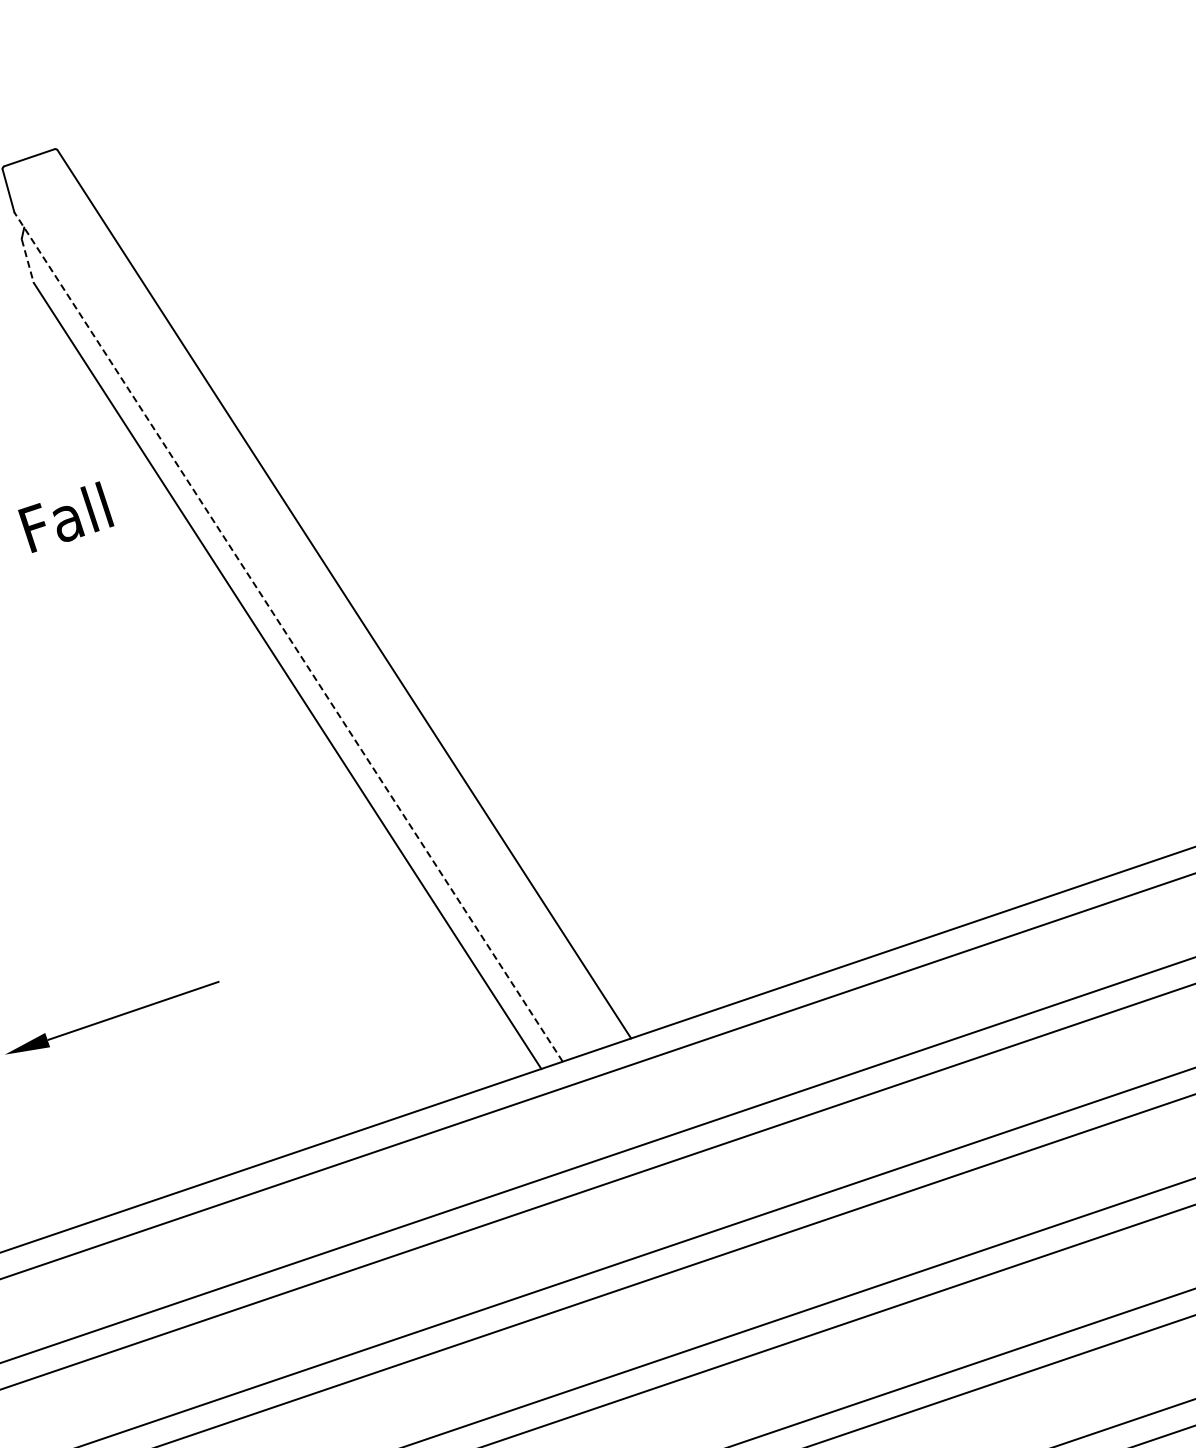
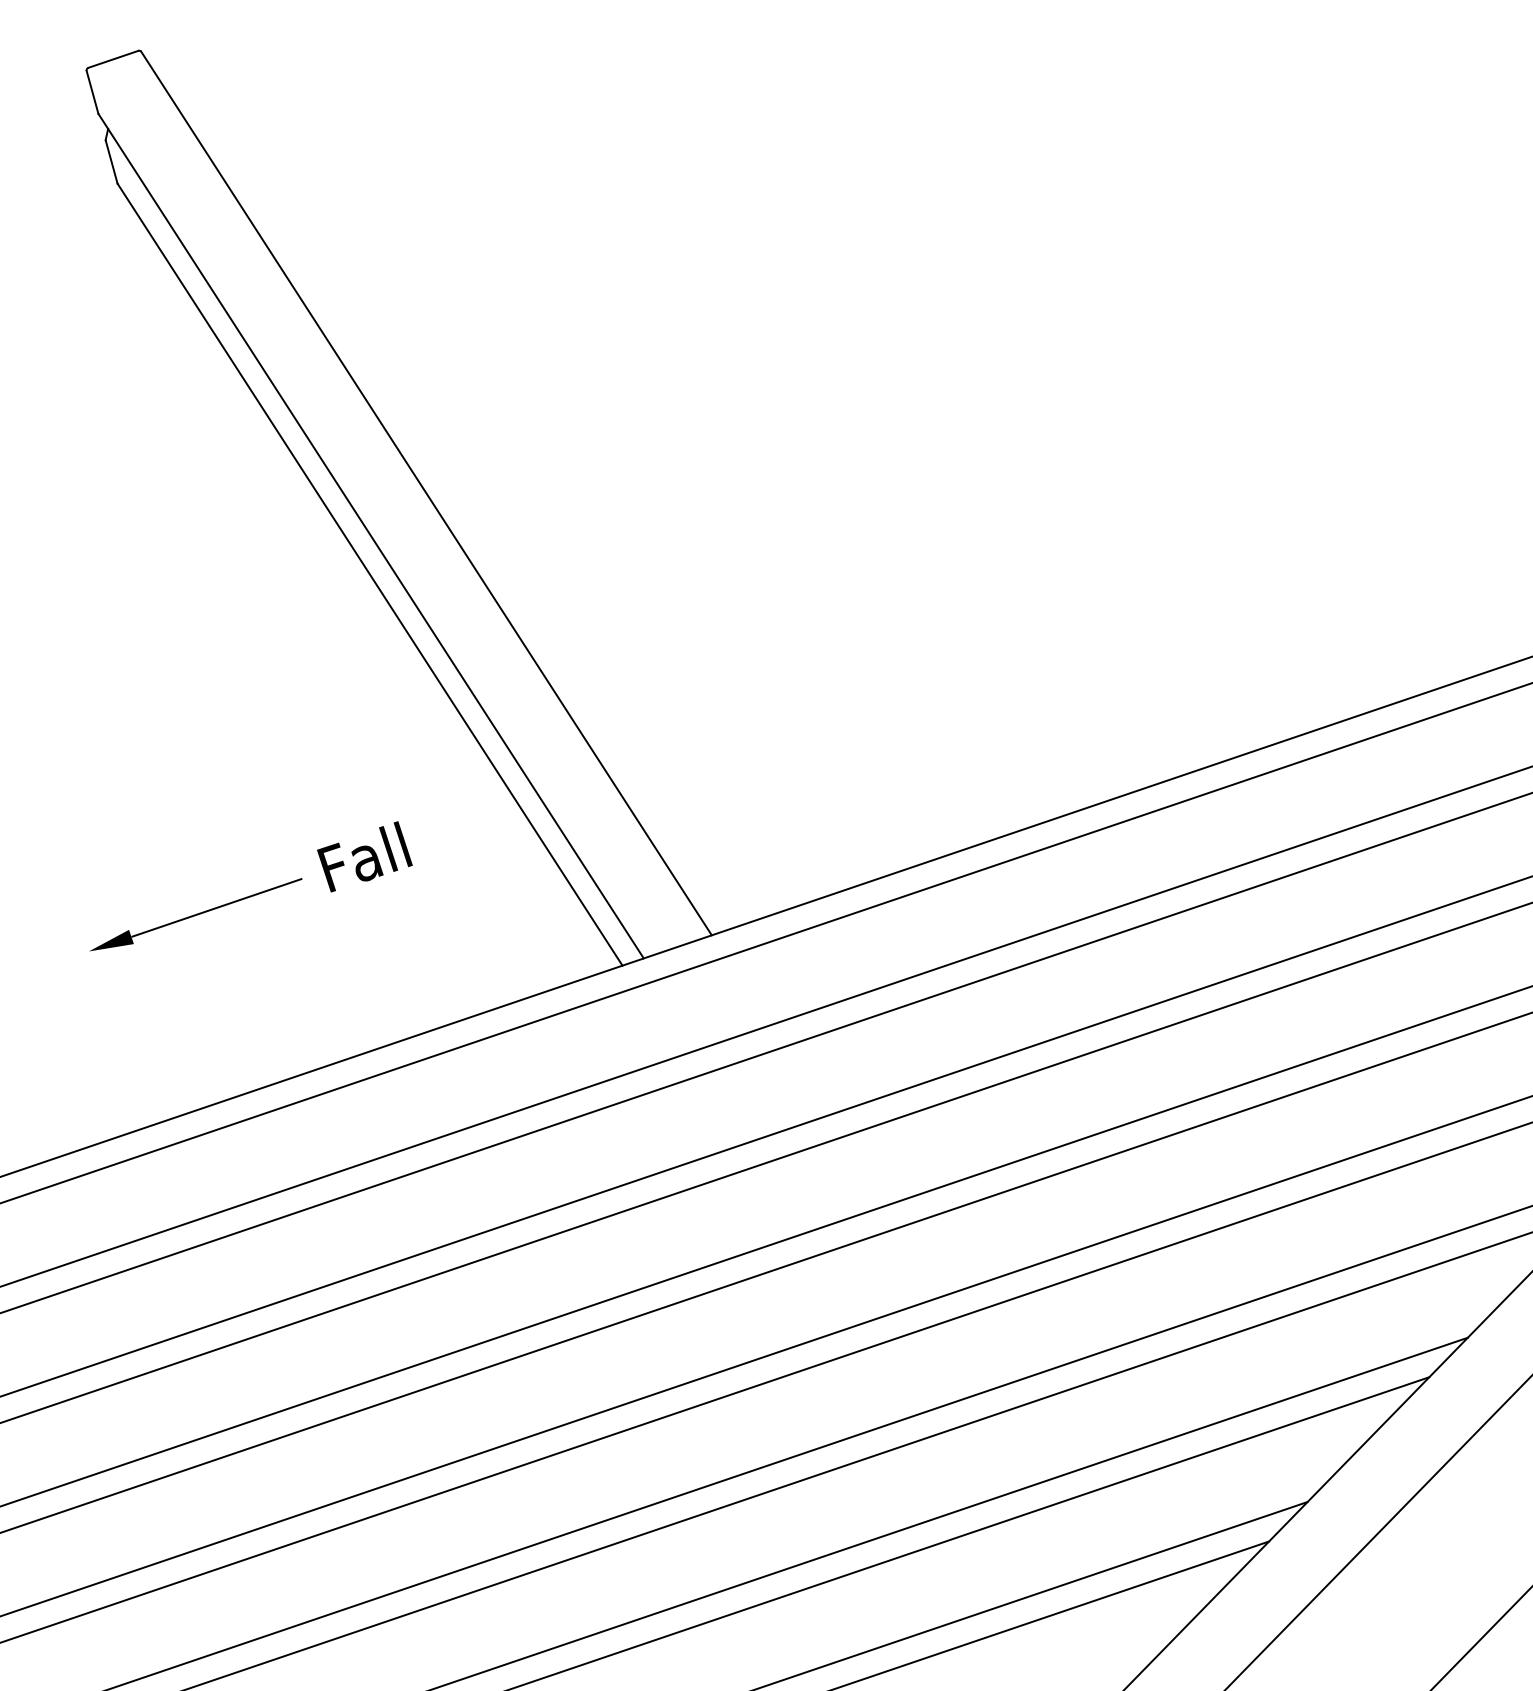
line: (27, 261) -> (111, 162), dashed -> solid
text: (65, 516) -> (364, 856), moved
line: (289, 637) -> (371, 536), dashed -> solid

